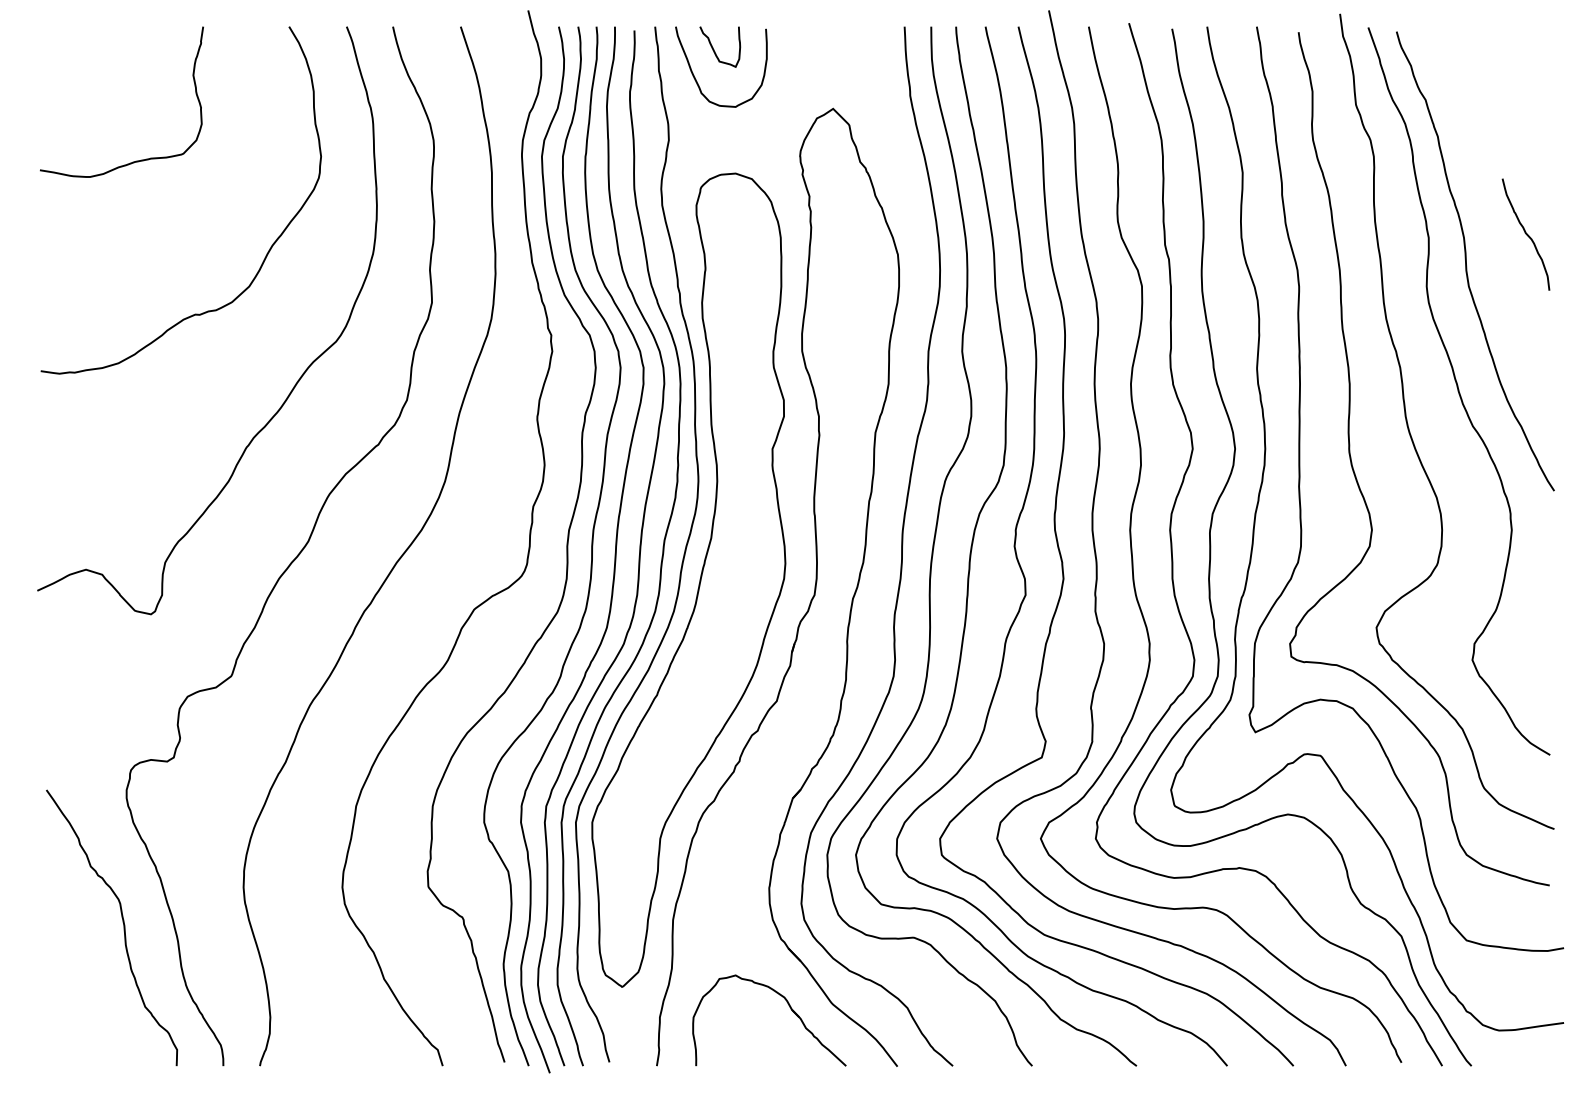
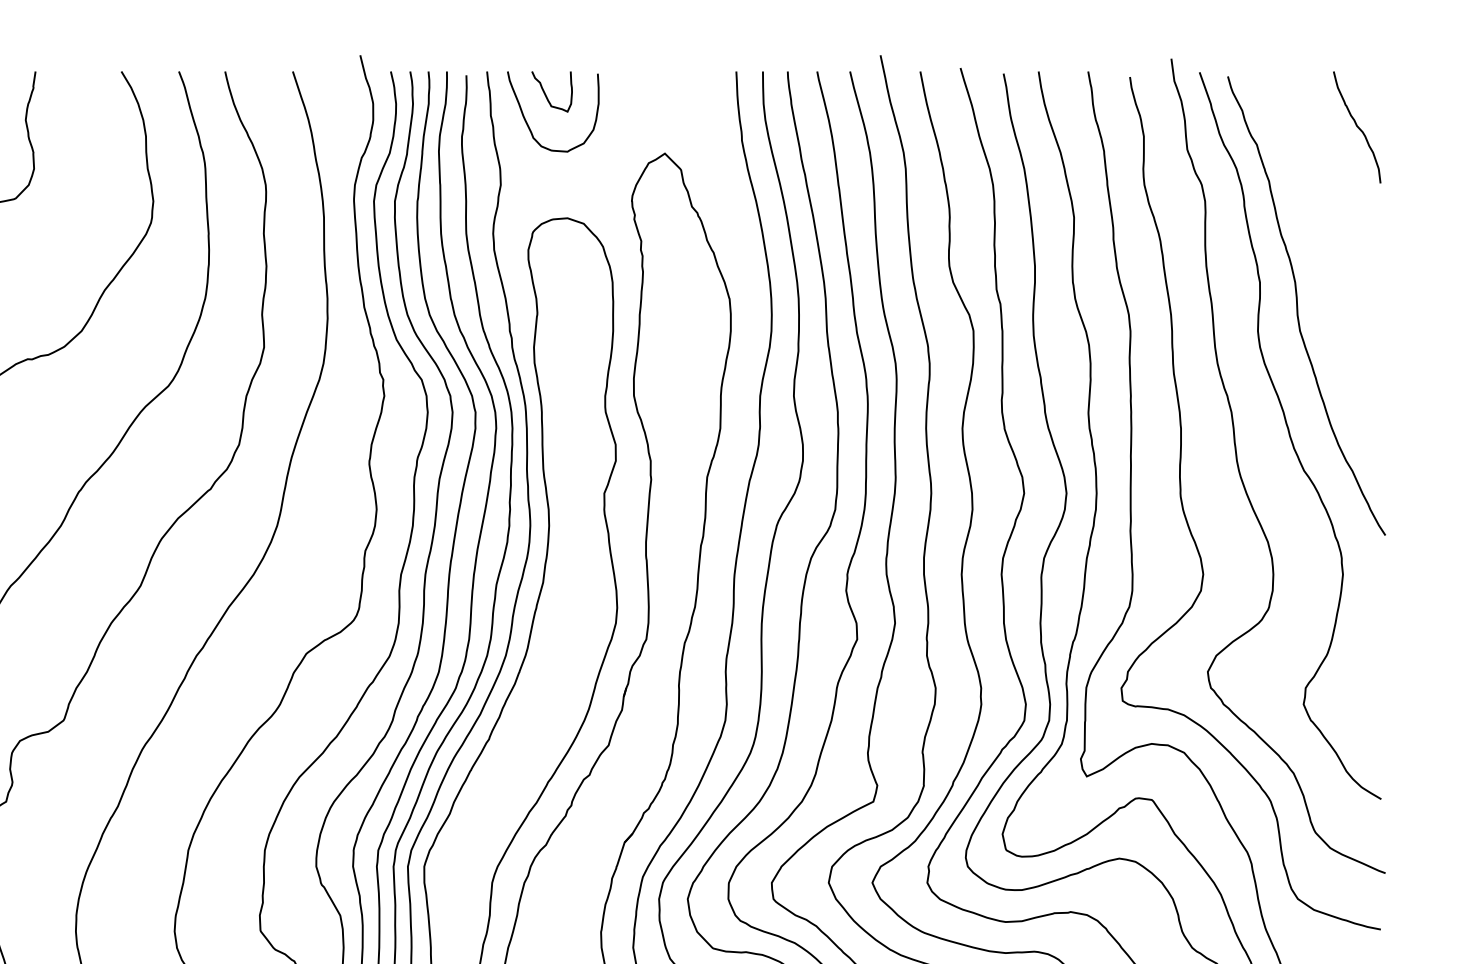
curve: (1525, 234) -> (1356, 127), moved

